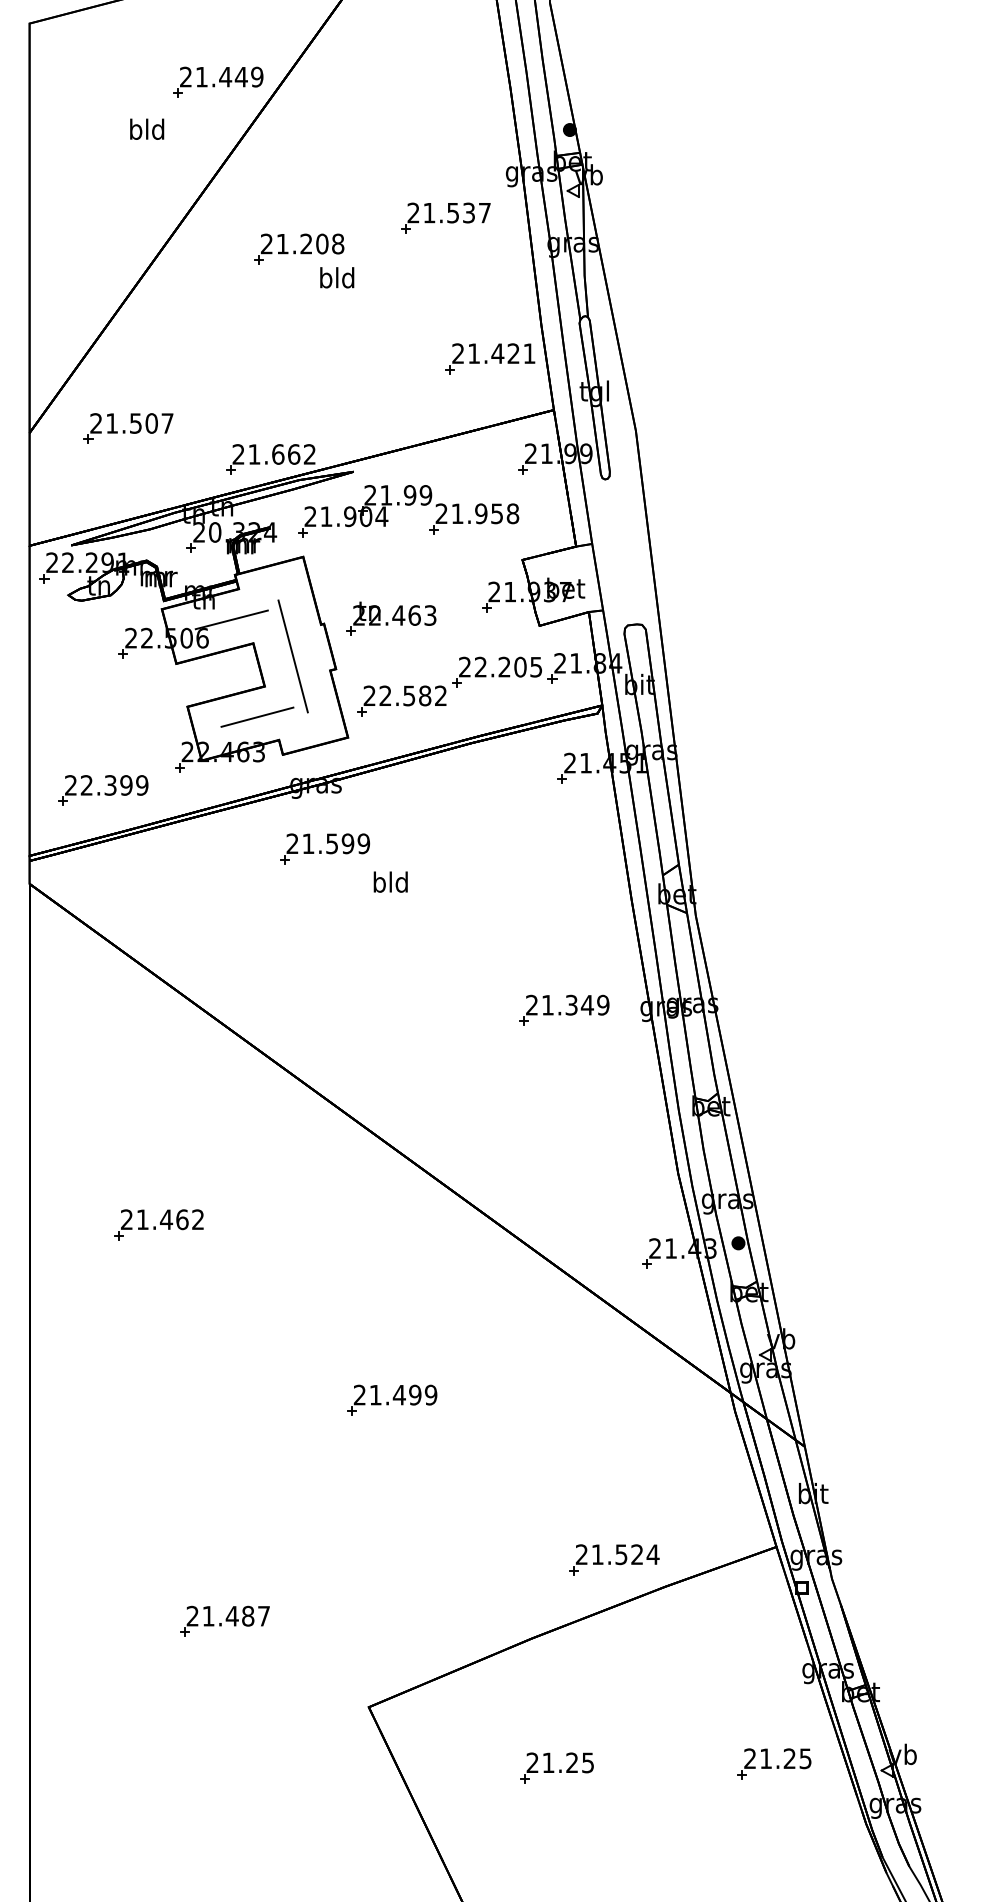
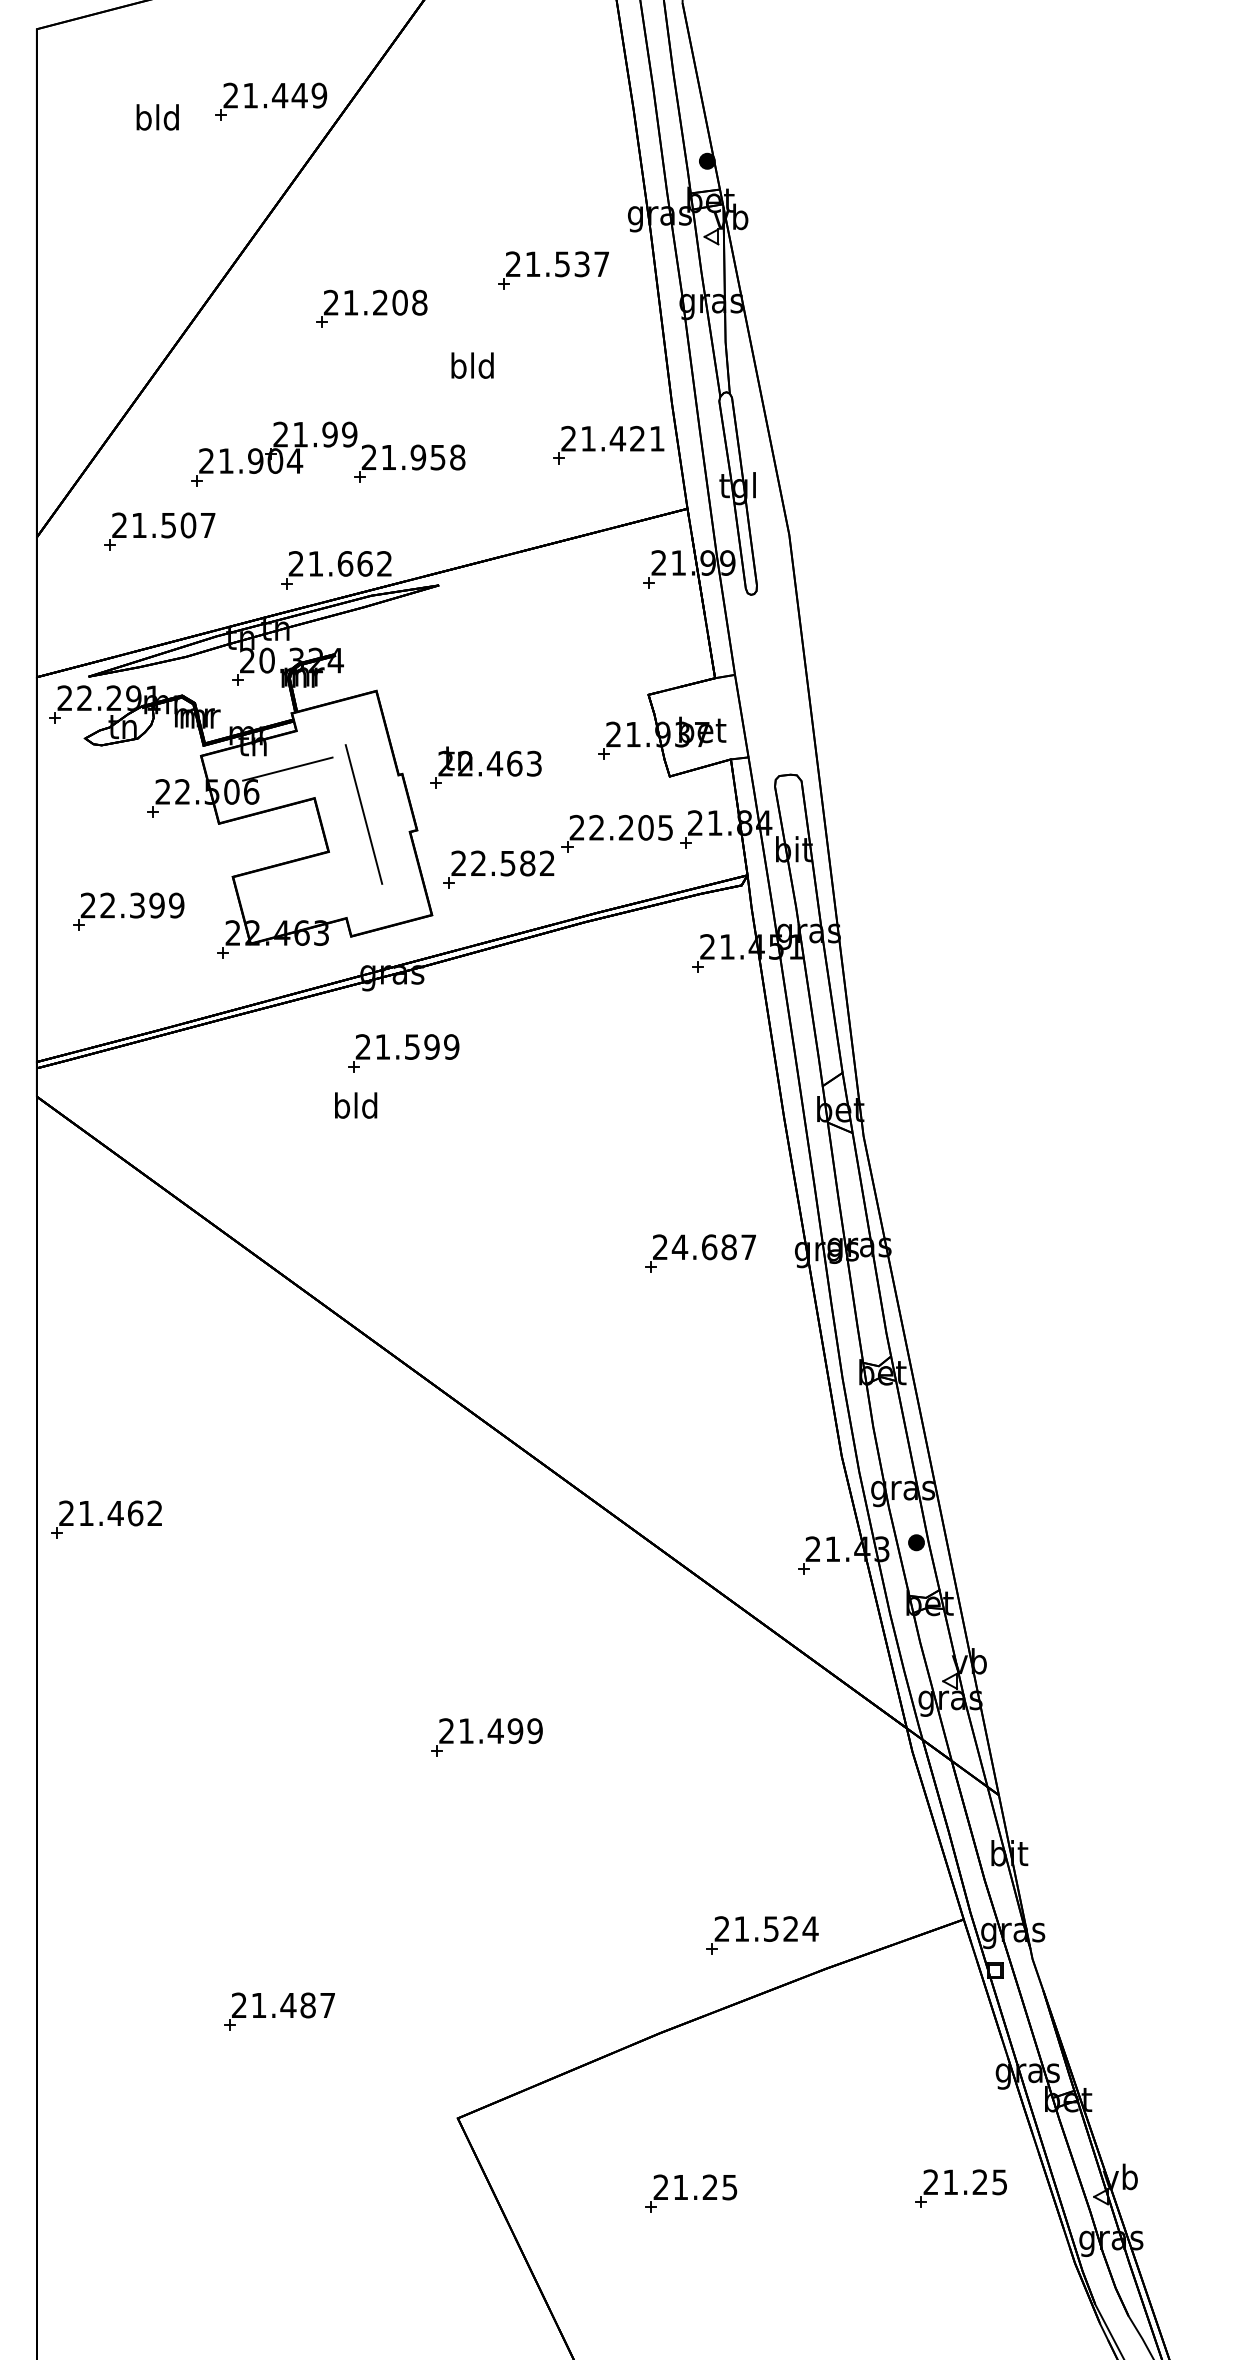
text: (146, 129) -> (157, 117), moved
text: (337, 277) -> (472, 365), moved
part: (408, 510) -> (328, 453), moved
line: (257, 716) -> (319, 889), removed
part: (103, 790) -> (128, 911), moved
text: (391, 882) -> (356, 1105), moved
text: (574, 1005) -> (713, 1247), 21.349 -> 24.687
part: (159, 1224) -> (106, 1519), moved

